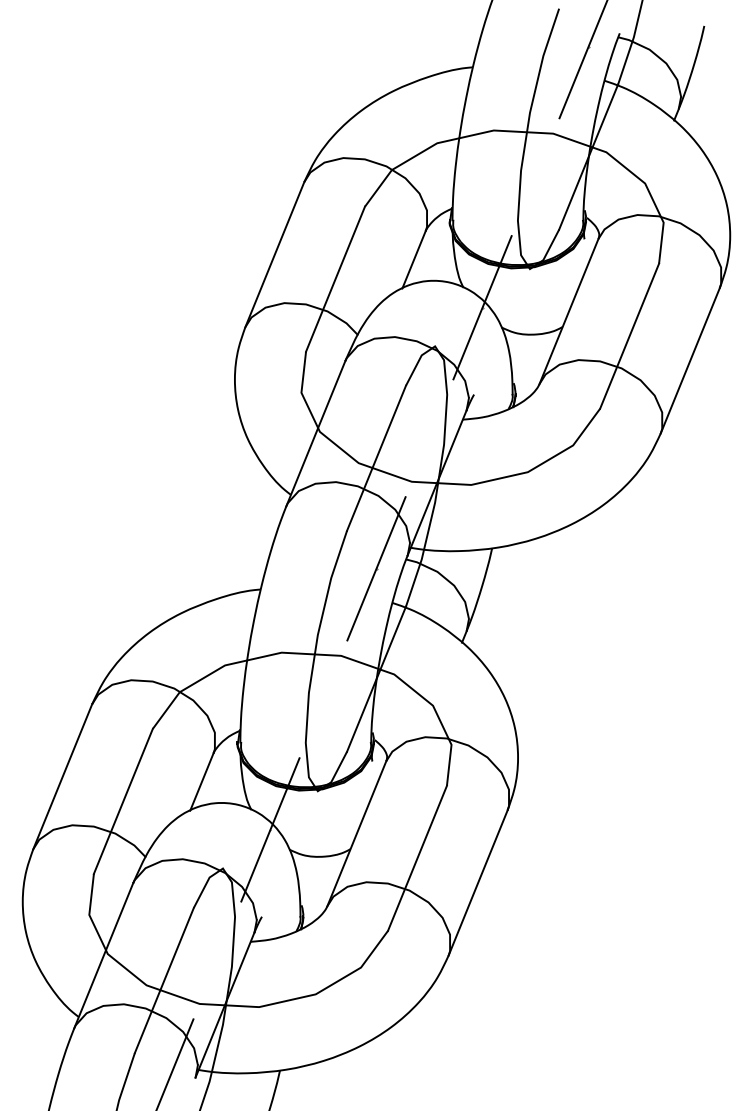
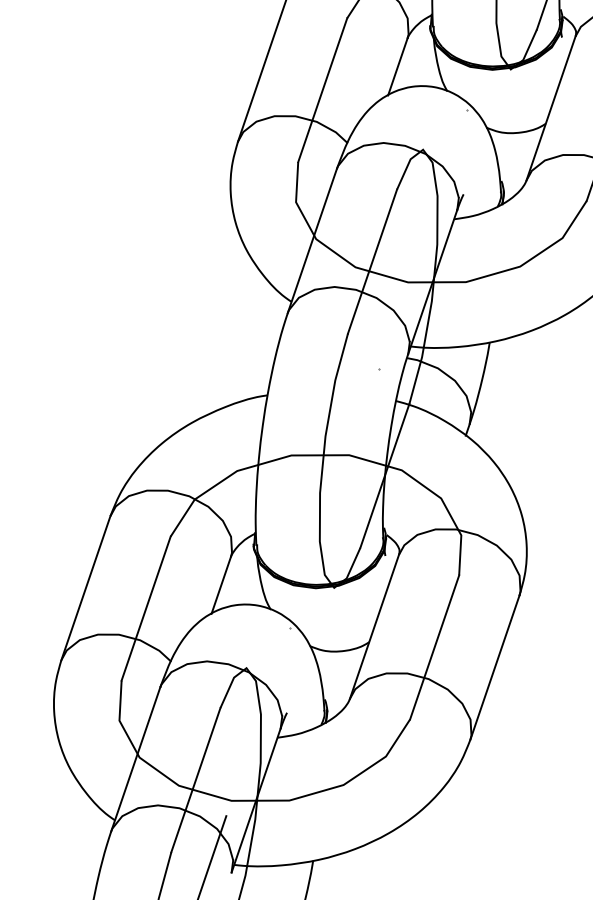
line: (482, 307) -> (466, 109), removed
line: (376, 568) -> (378, 368), removed
line: (269, 829) -> (289, 627), removed

